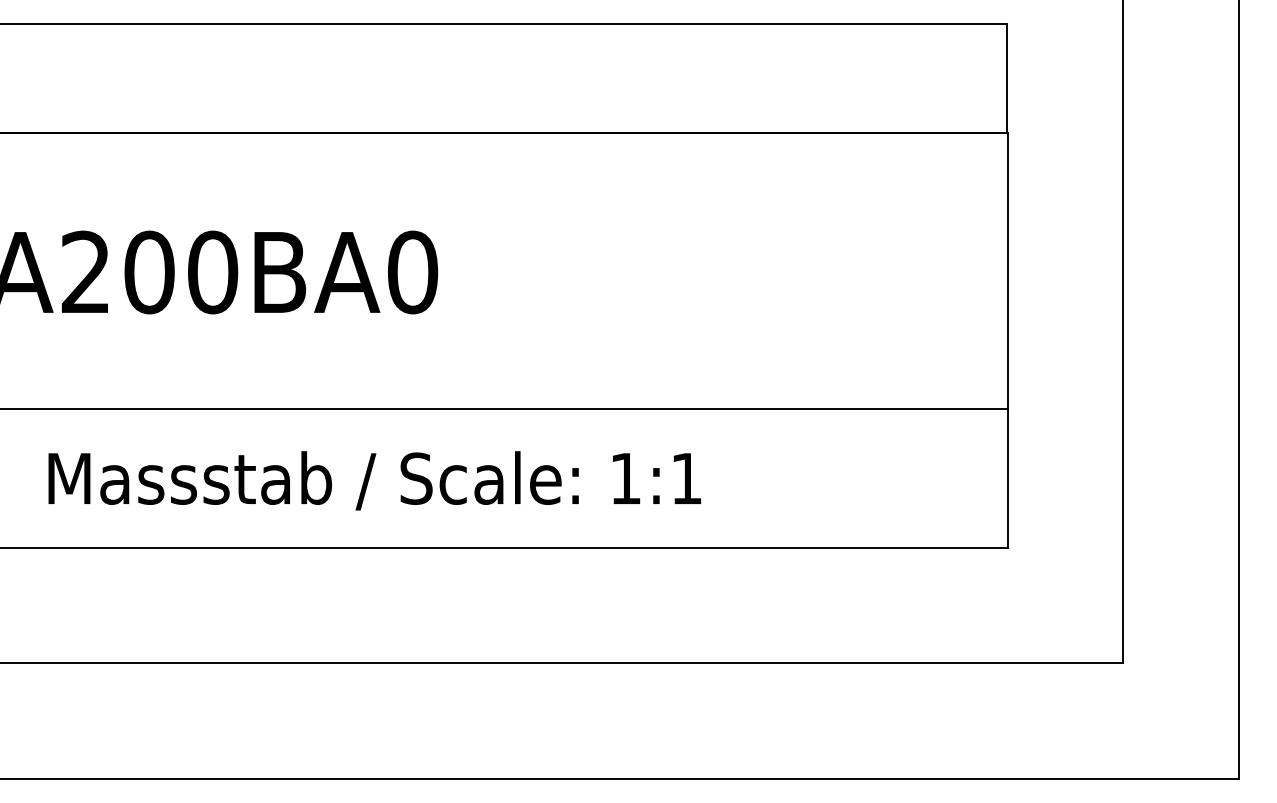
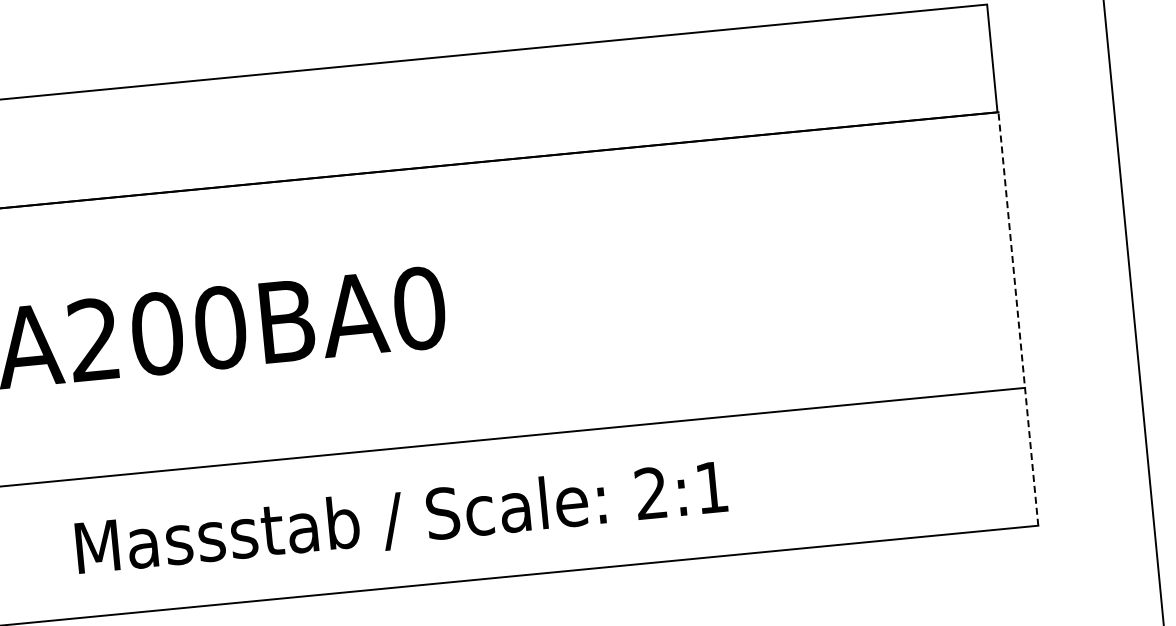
line: (1007, 340) -> (1017, 319), solid -> dashed
text: (625, 477) -> (650, 492), 1:1 -> 2:1

